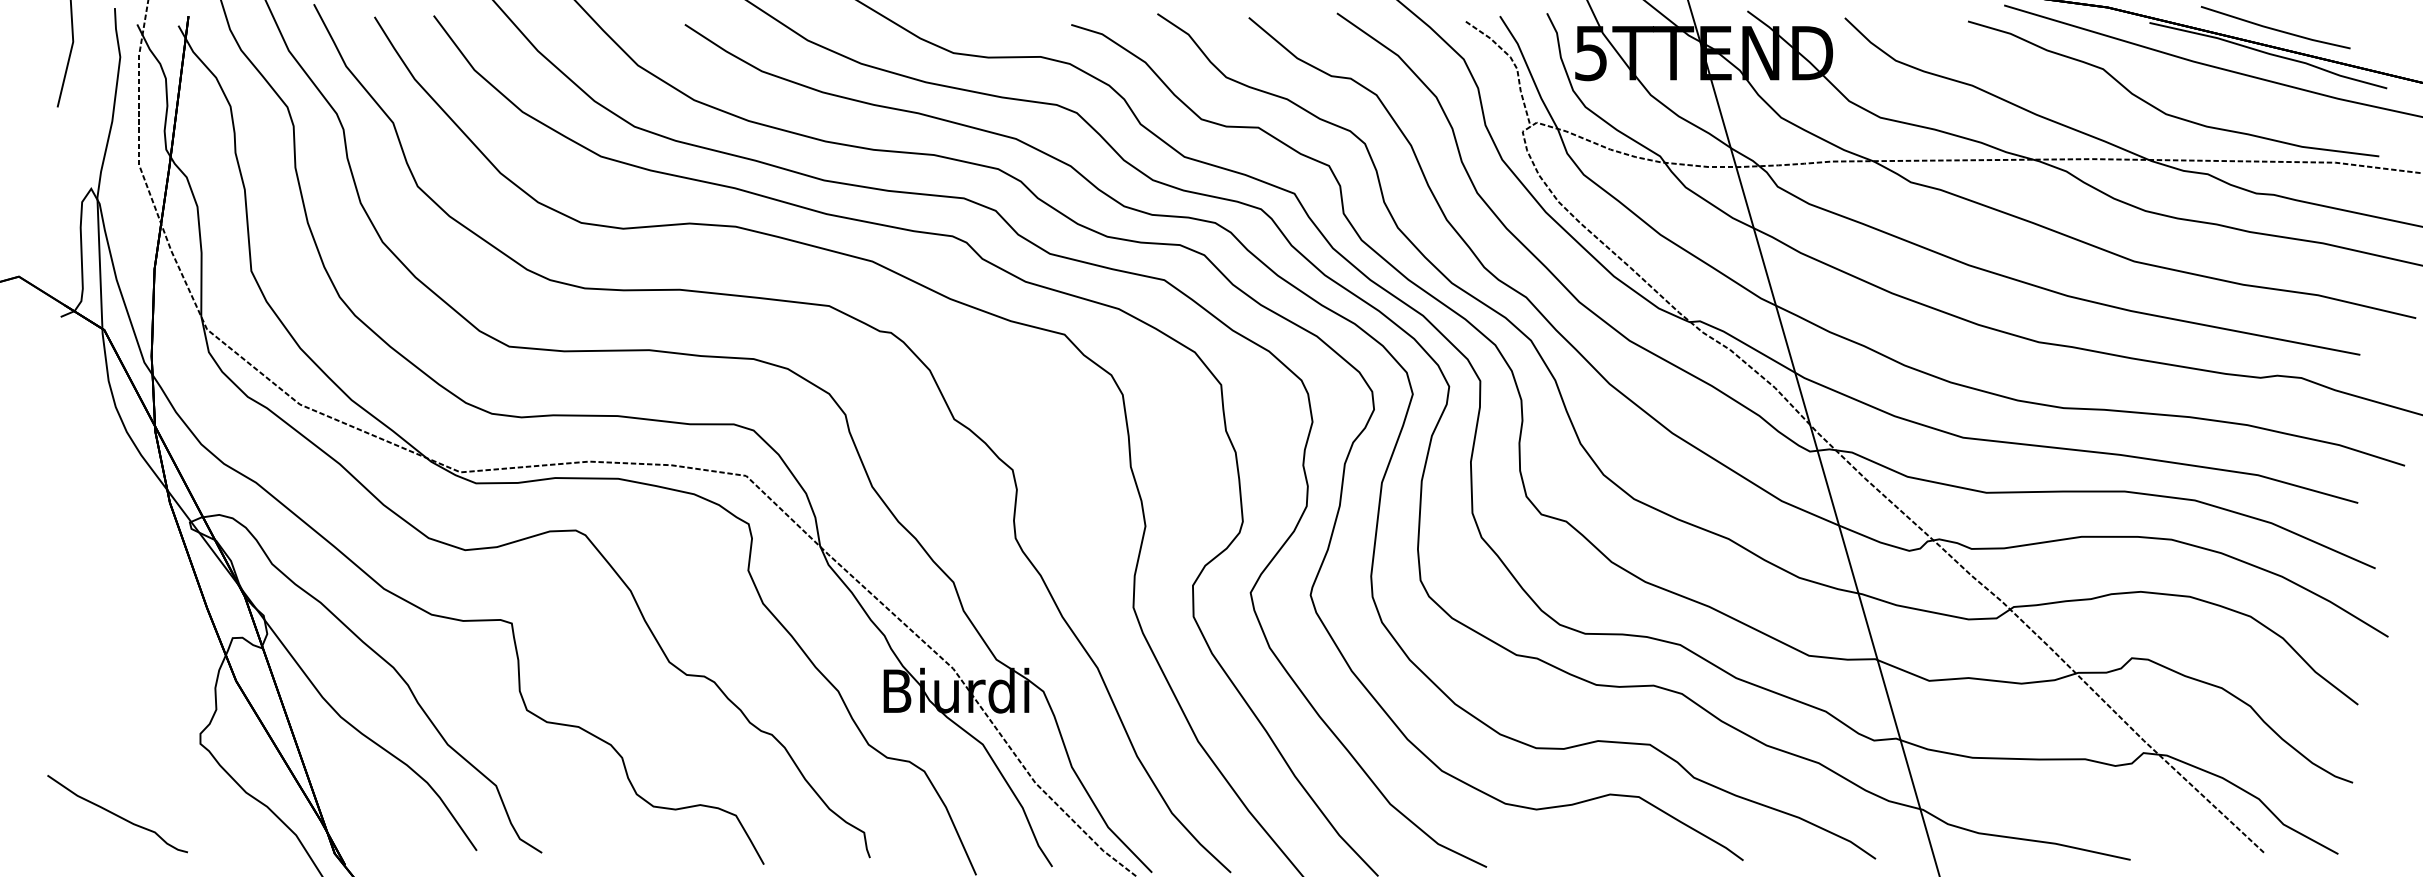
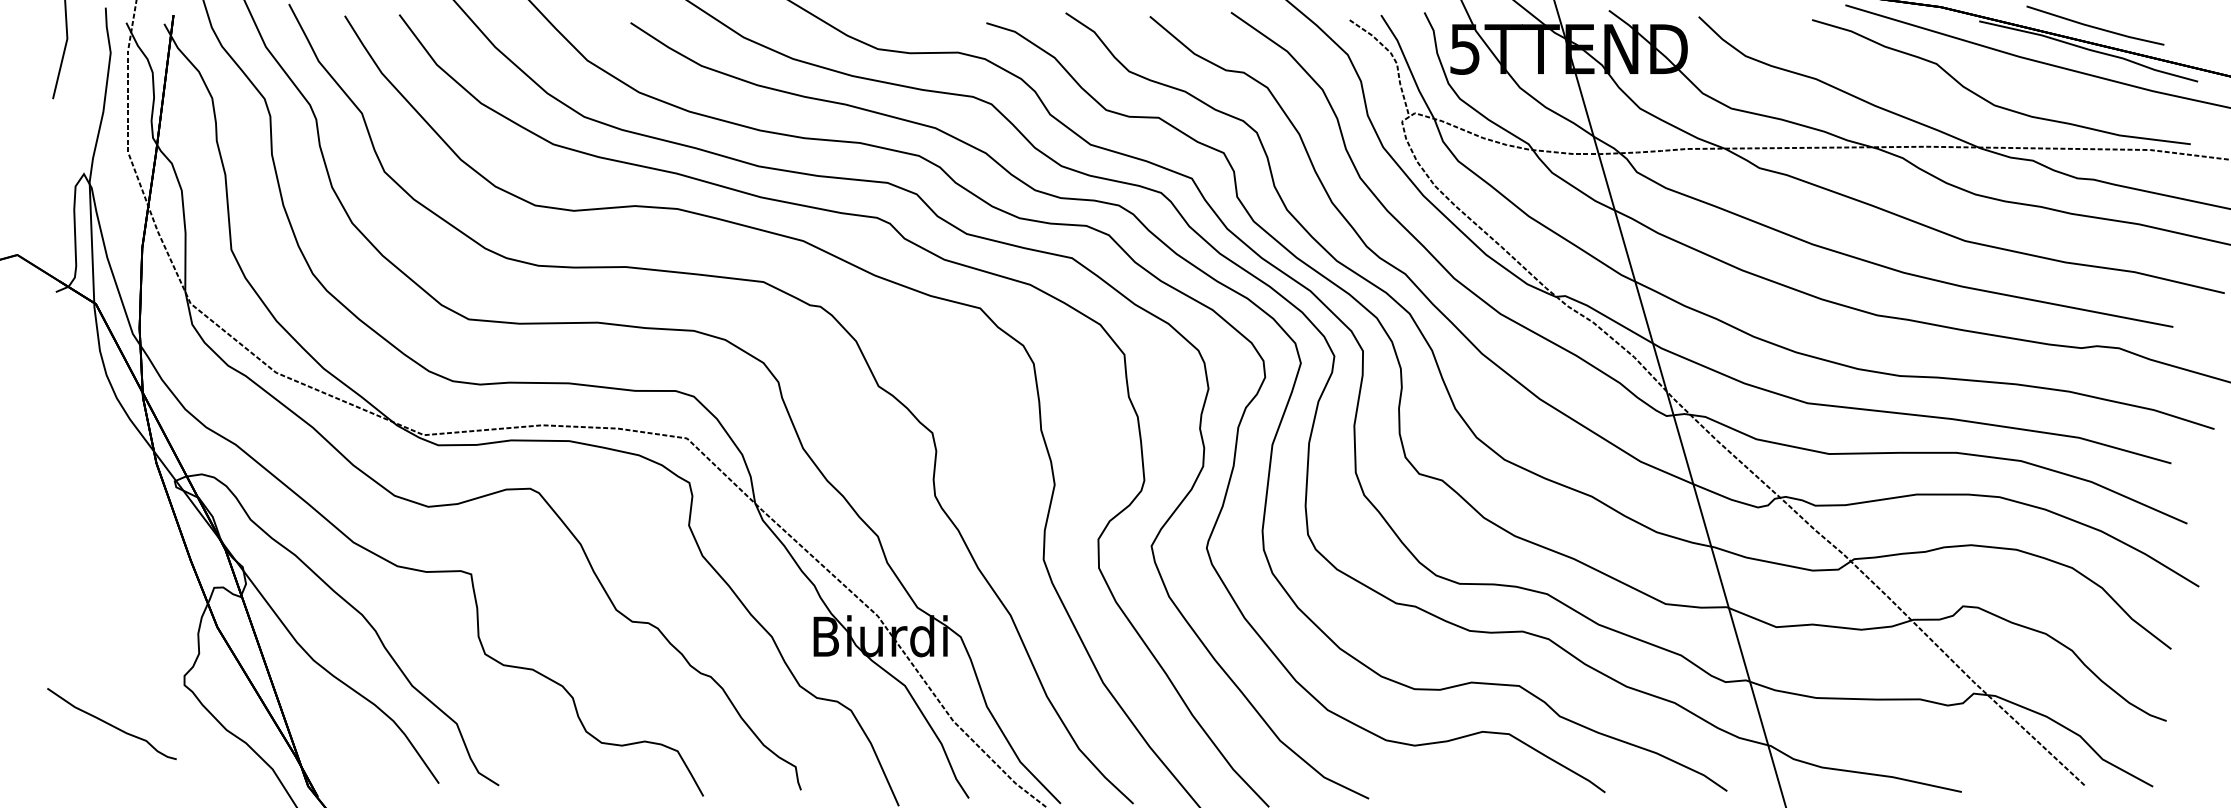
curve: (117, 814) -> (111, 724), moved

